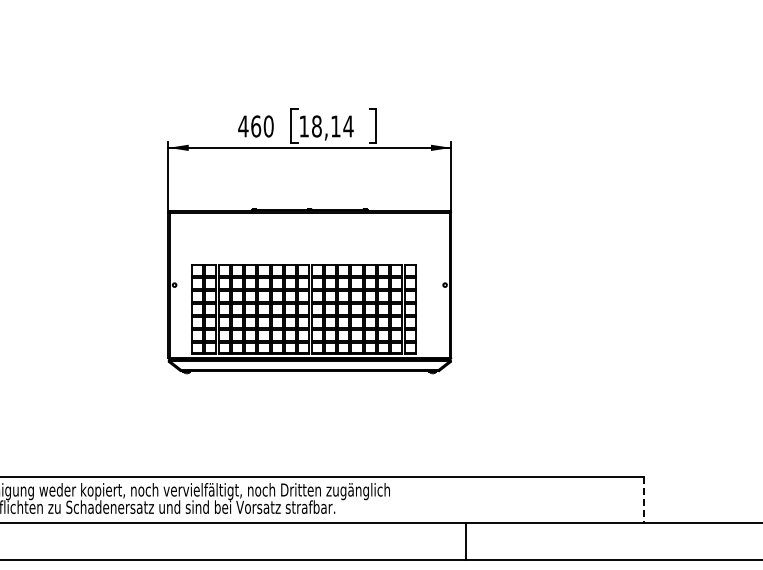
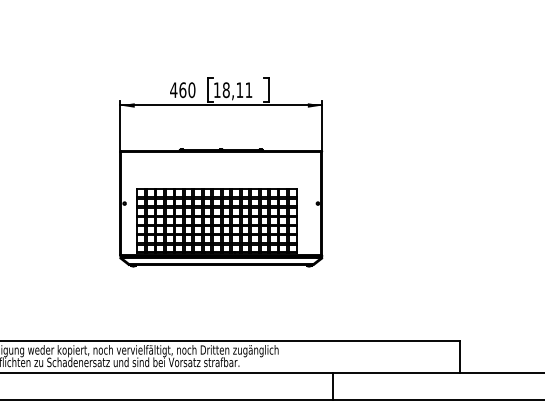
text: (348, 126) -> (248, 90), 18,14 -> 18,11
line: (644, 500) -> (460, 357), dashed -> solid

